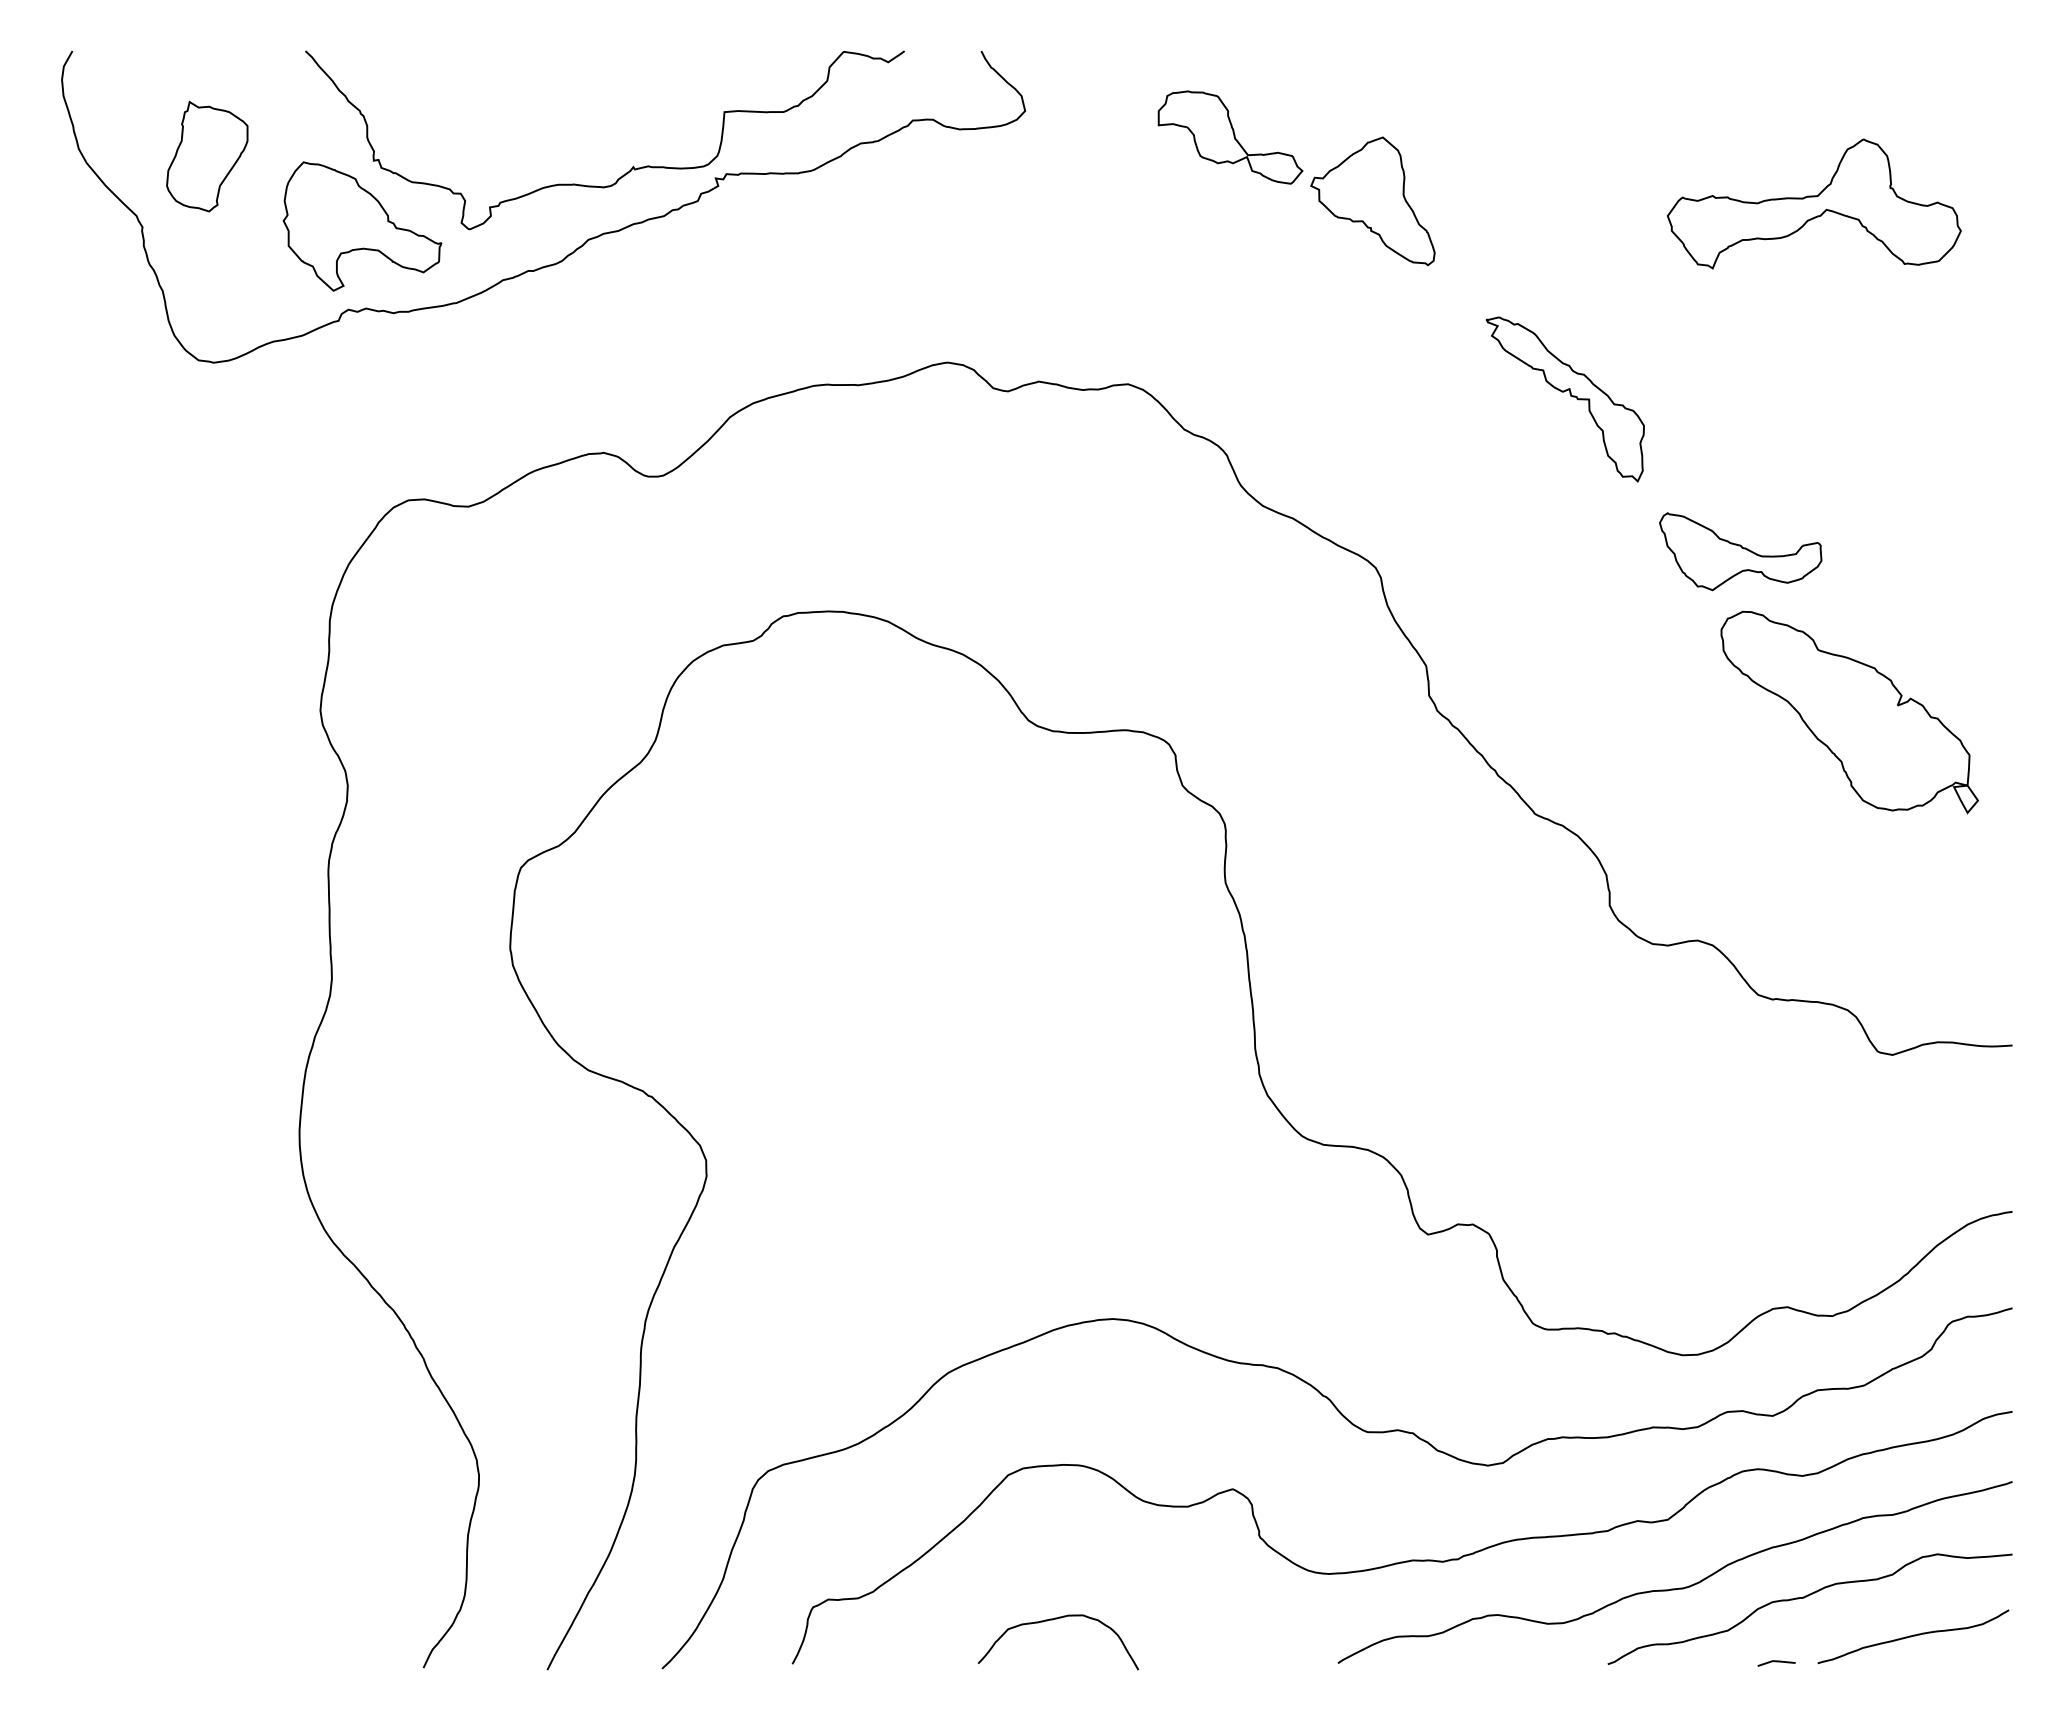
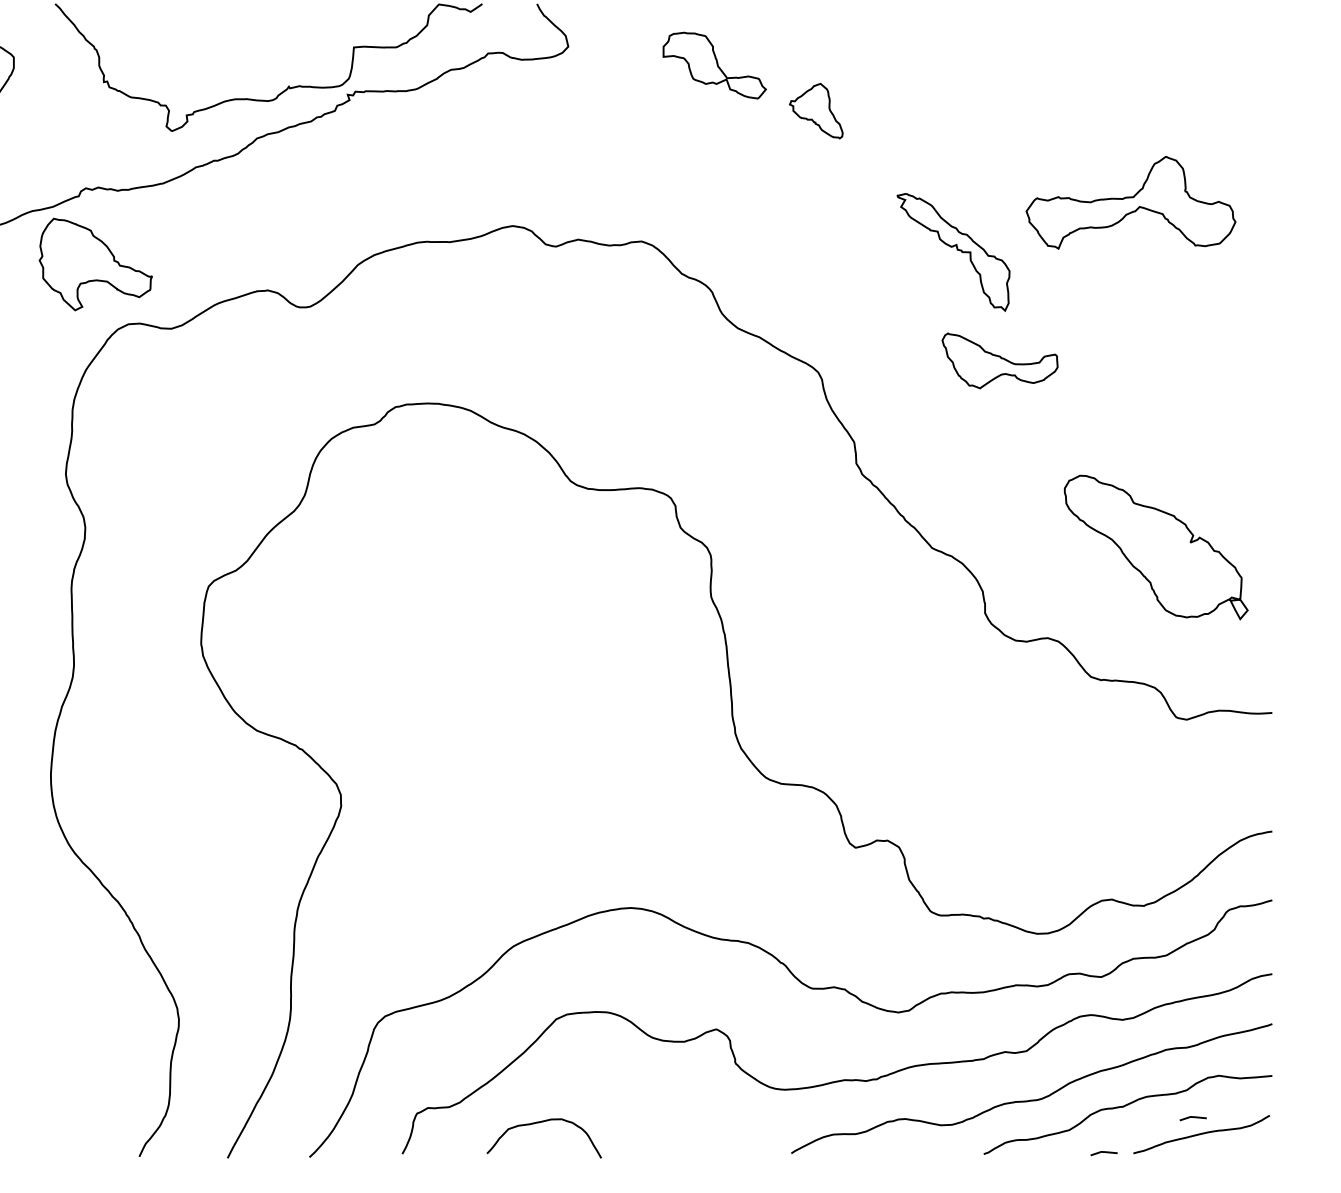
part: (1372, 201) -> (815, 111), size x0.6
part: (1814, 203) -> (1131, 202), moved
part: (362, 226) -> (95, 264), moved
part: (1740, 551) -> (999, 360), moved
part: (1849, 712) -> (1156, 547), moved
line: (1901, 1613) -> (1193, 1117), added
curve: (1052, 1620) -> (540, 1122), moved

